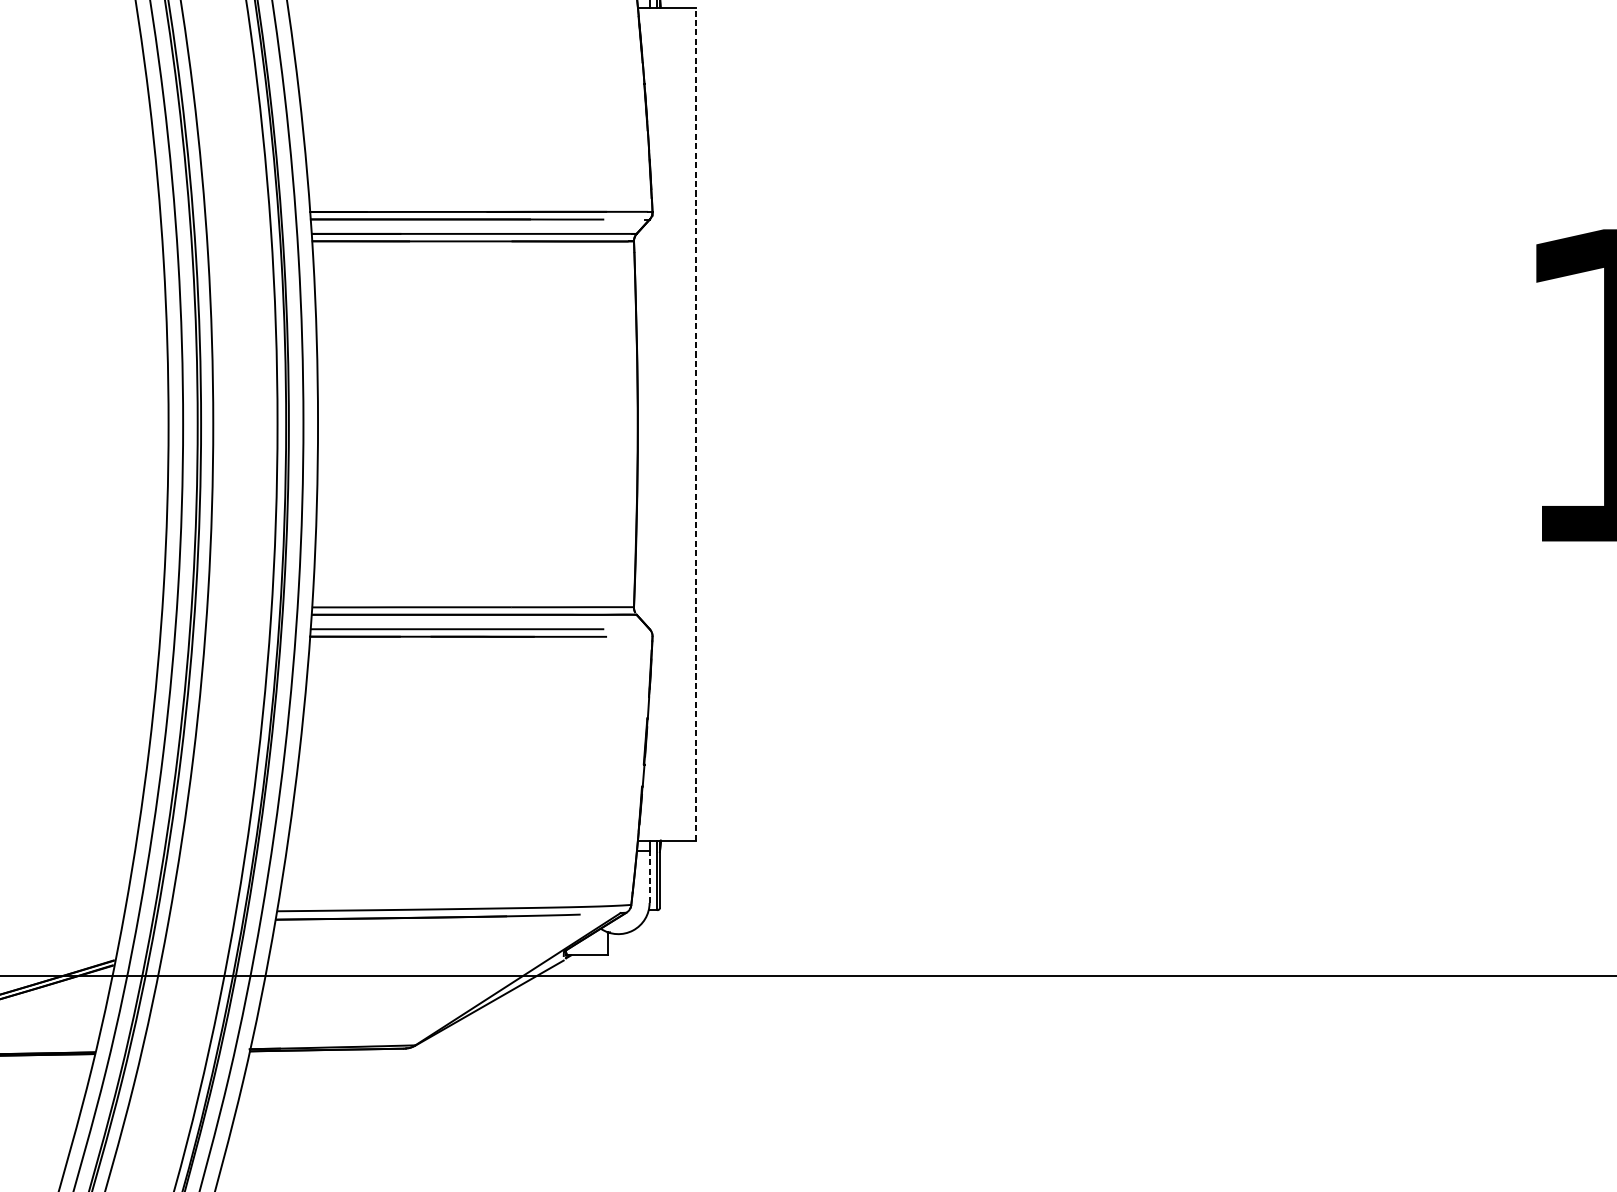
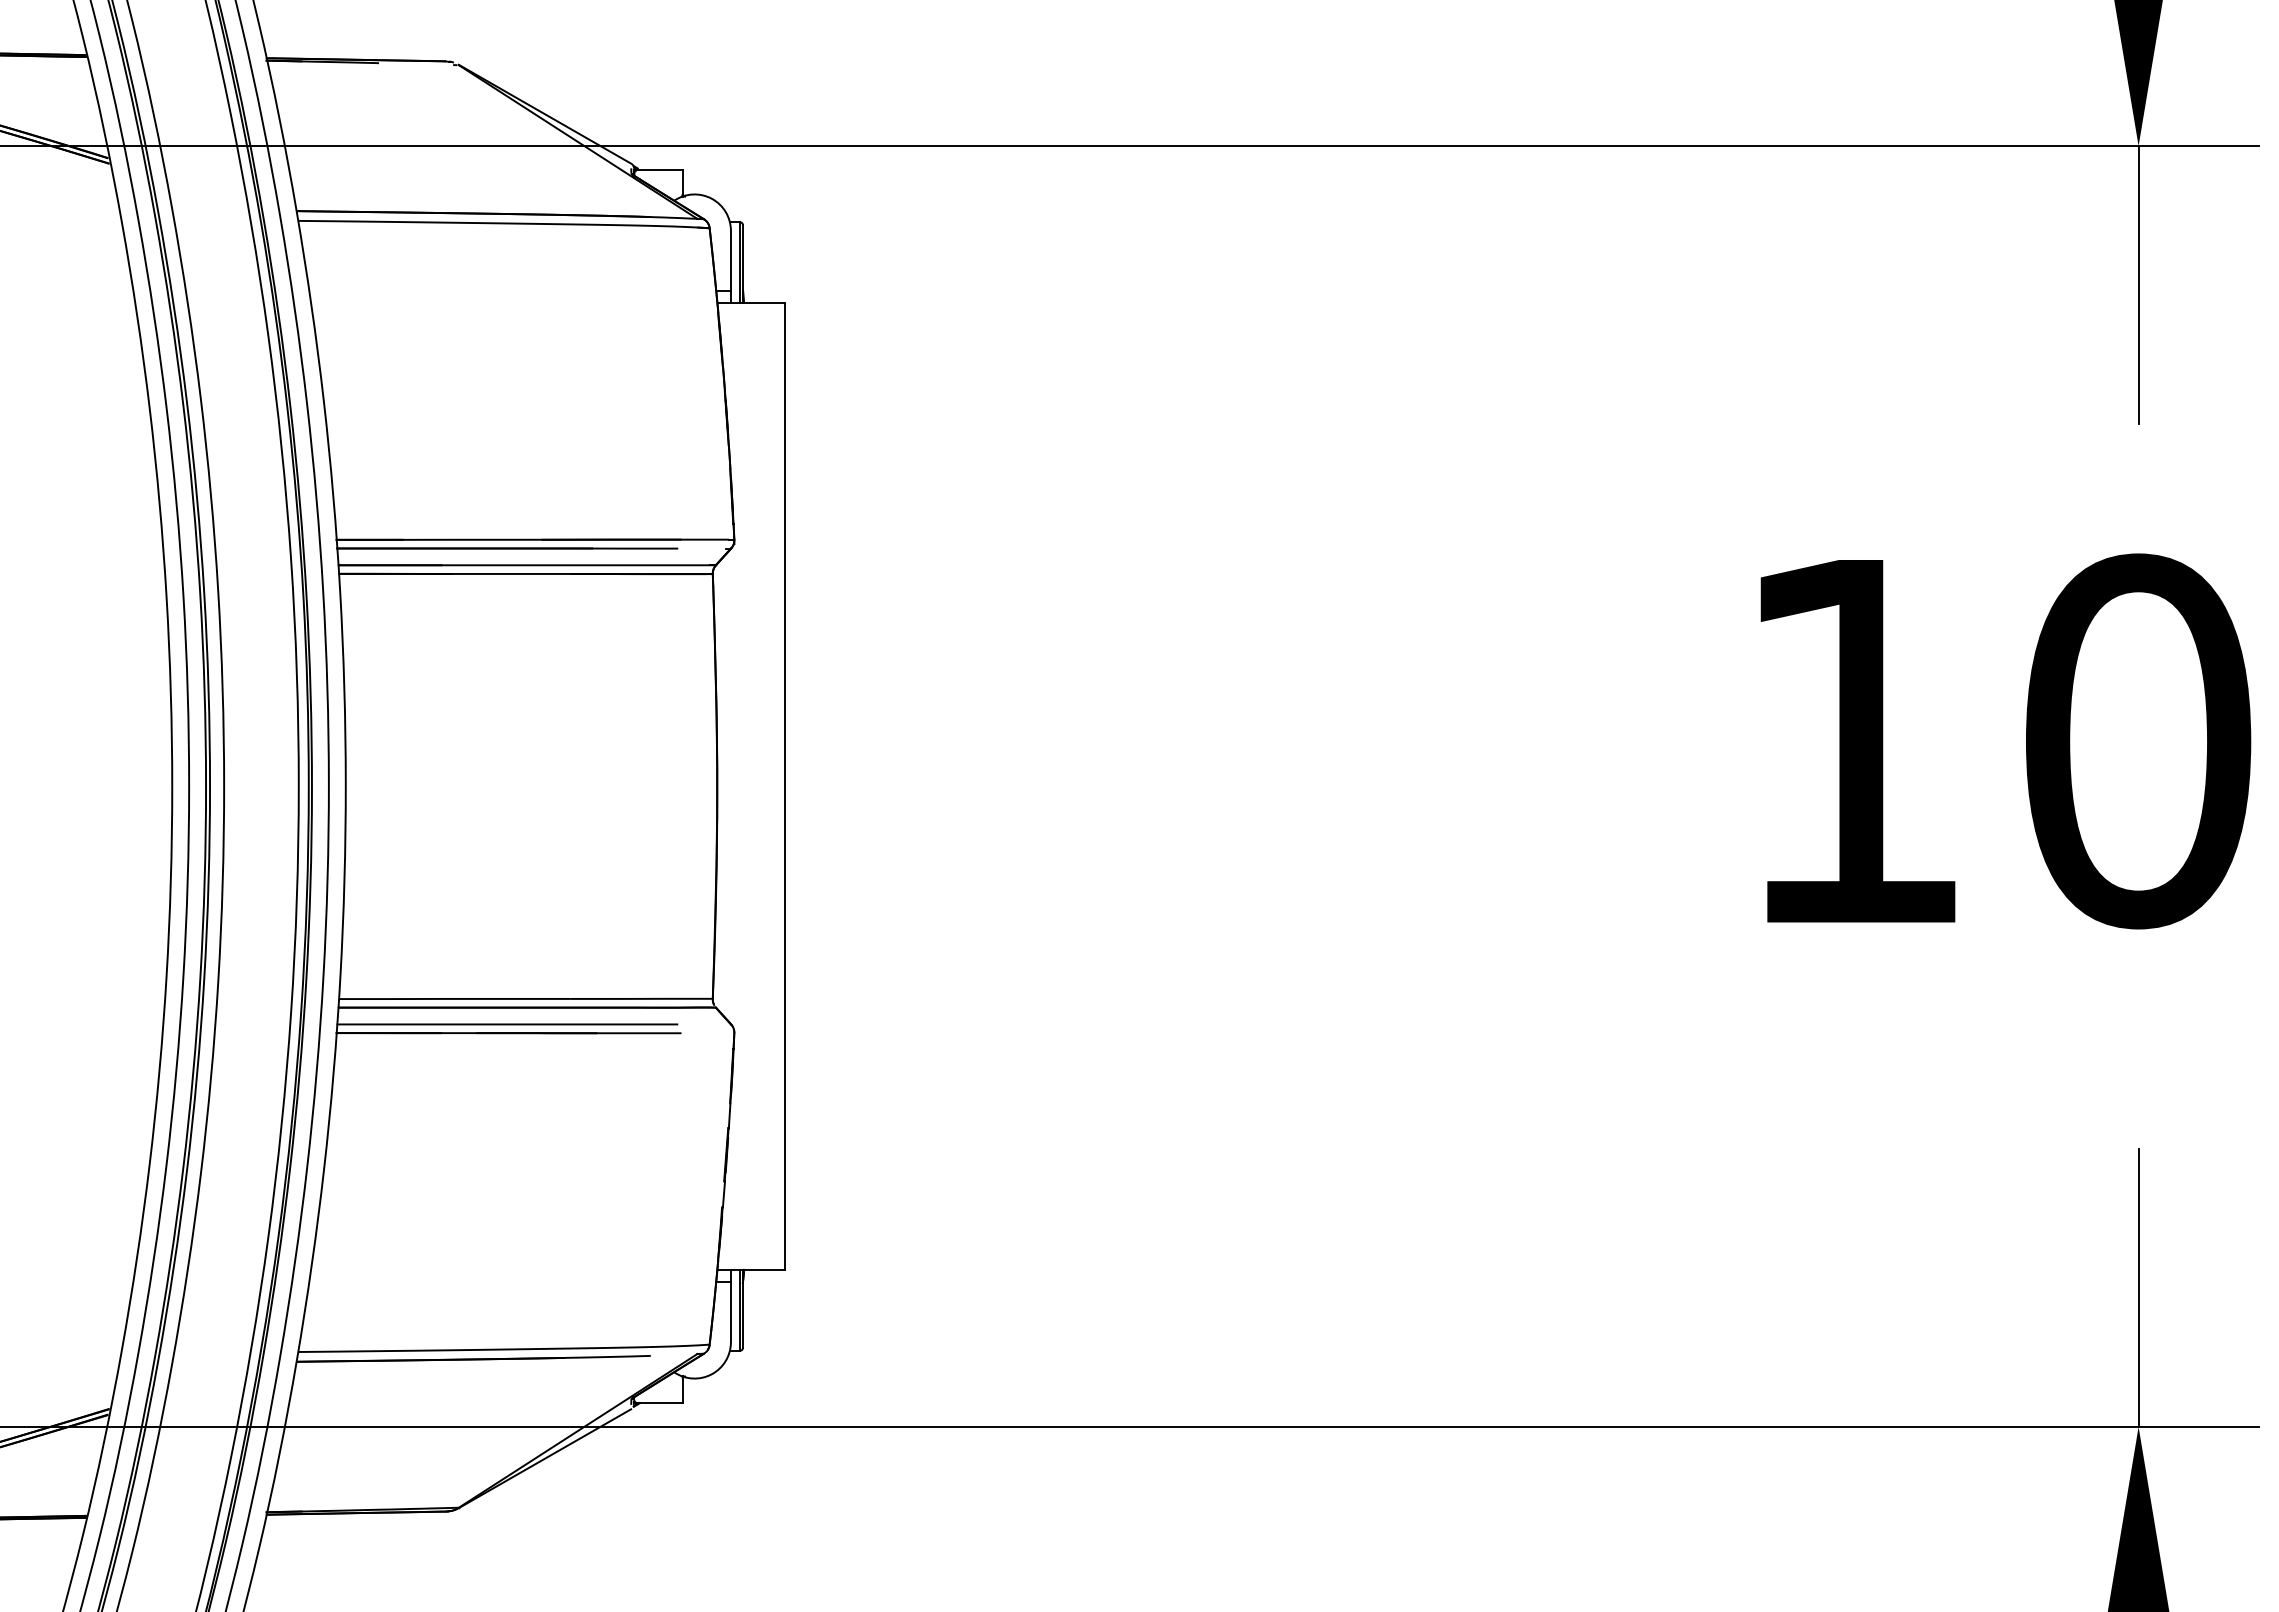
line: (696, 424) -> (785, 786), dashed -> solid
line: (649, 876) -> (730, 1311), dashed -> solid

